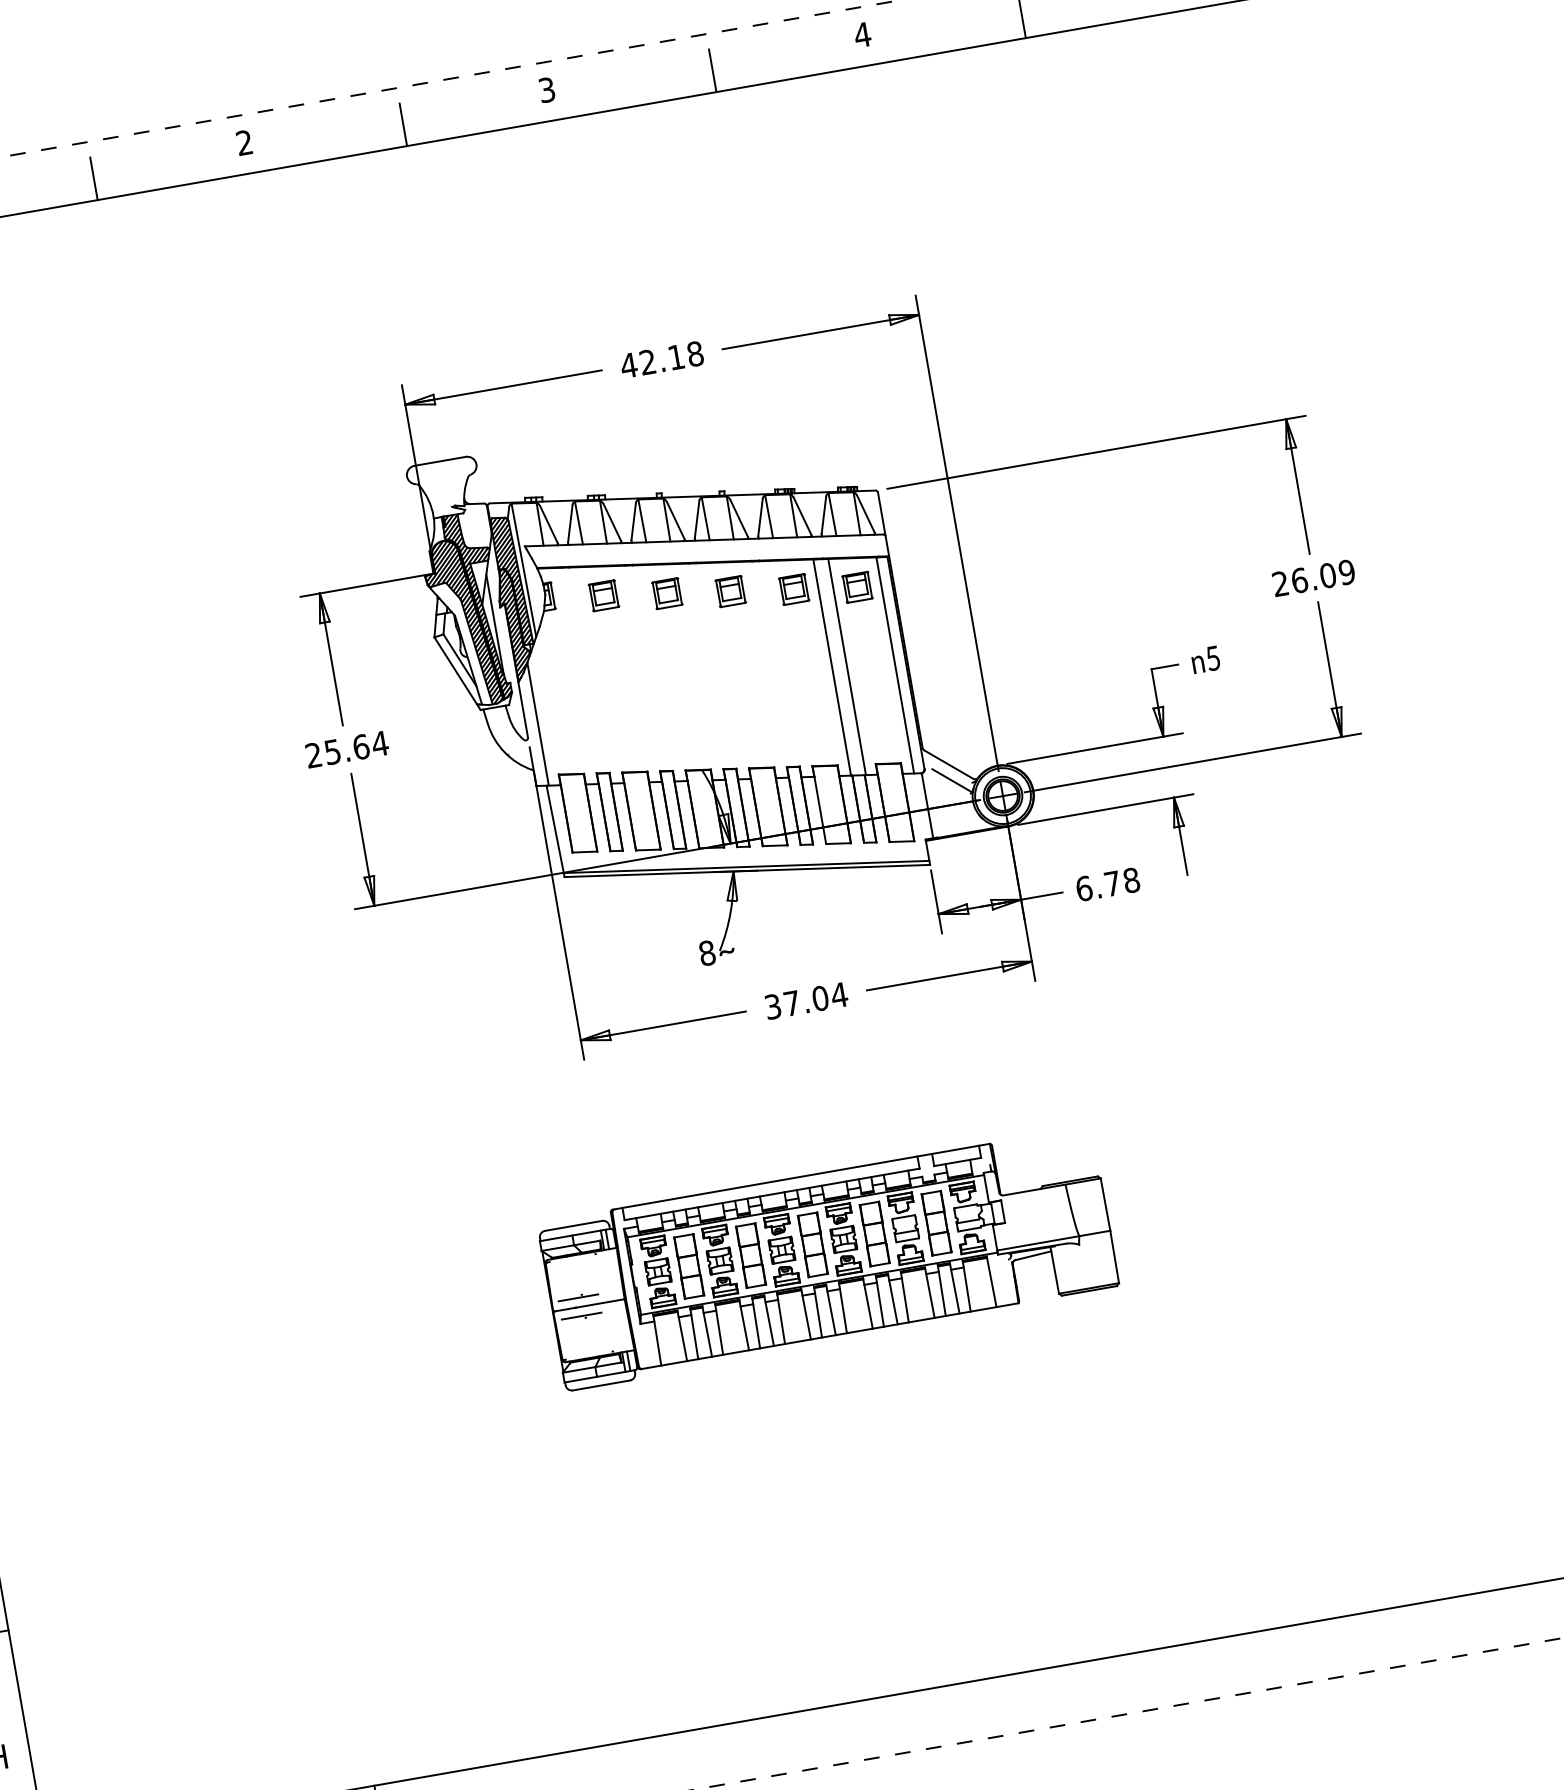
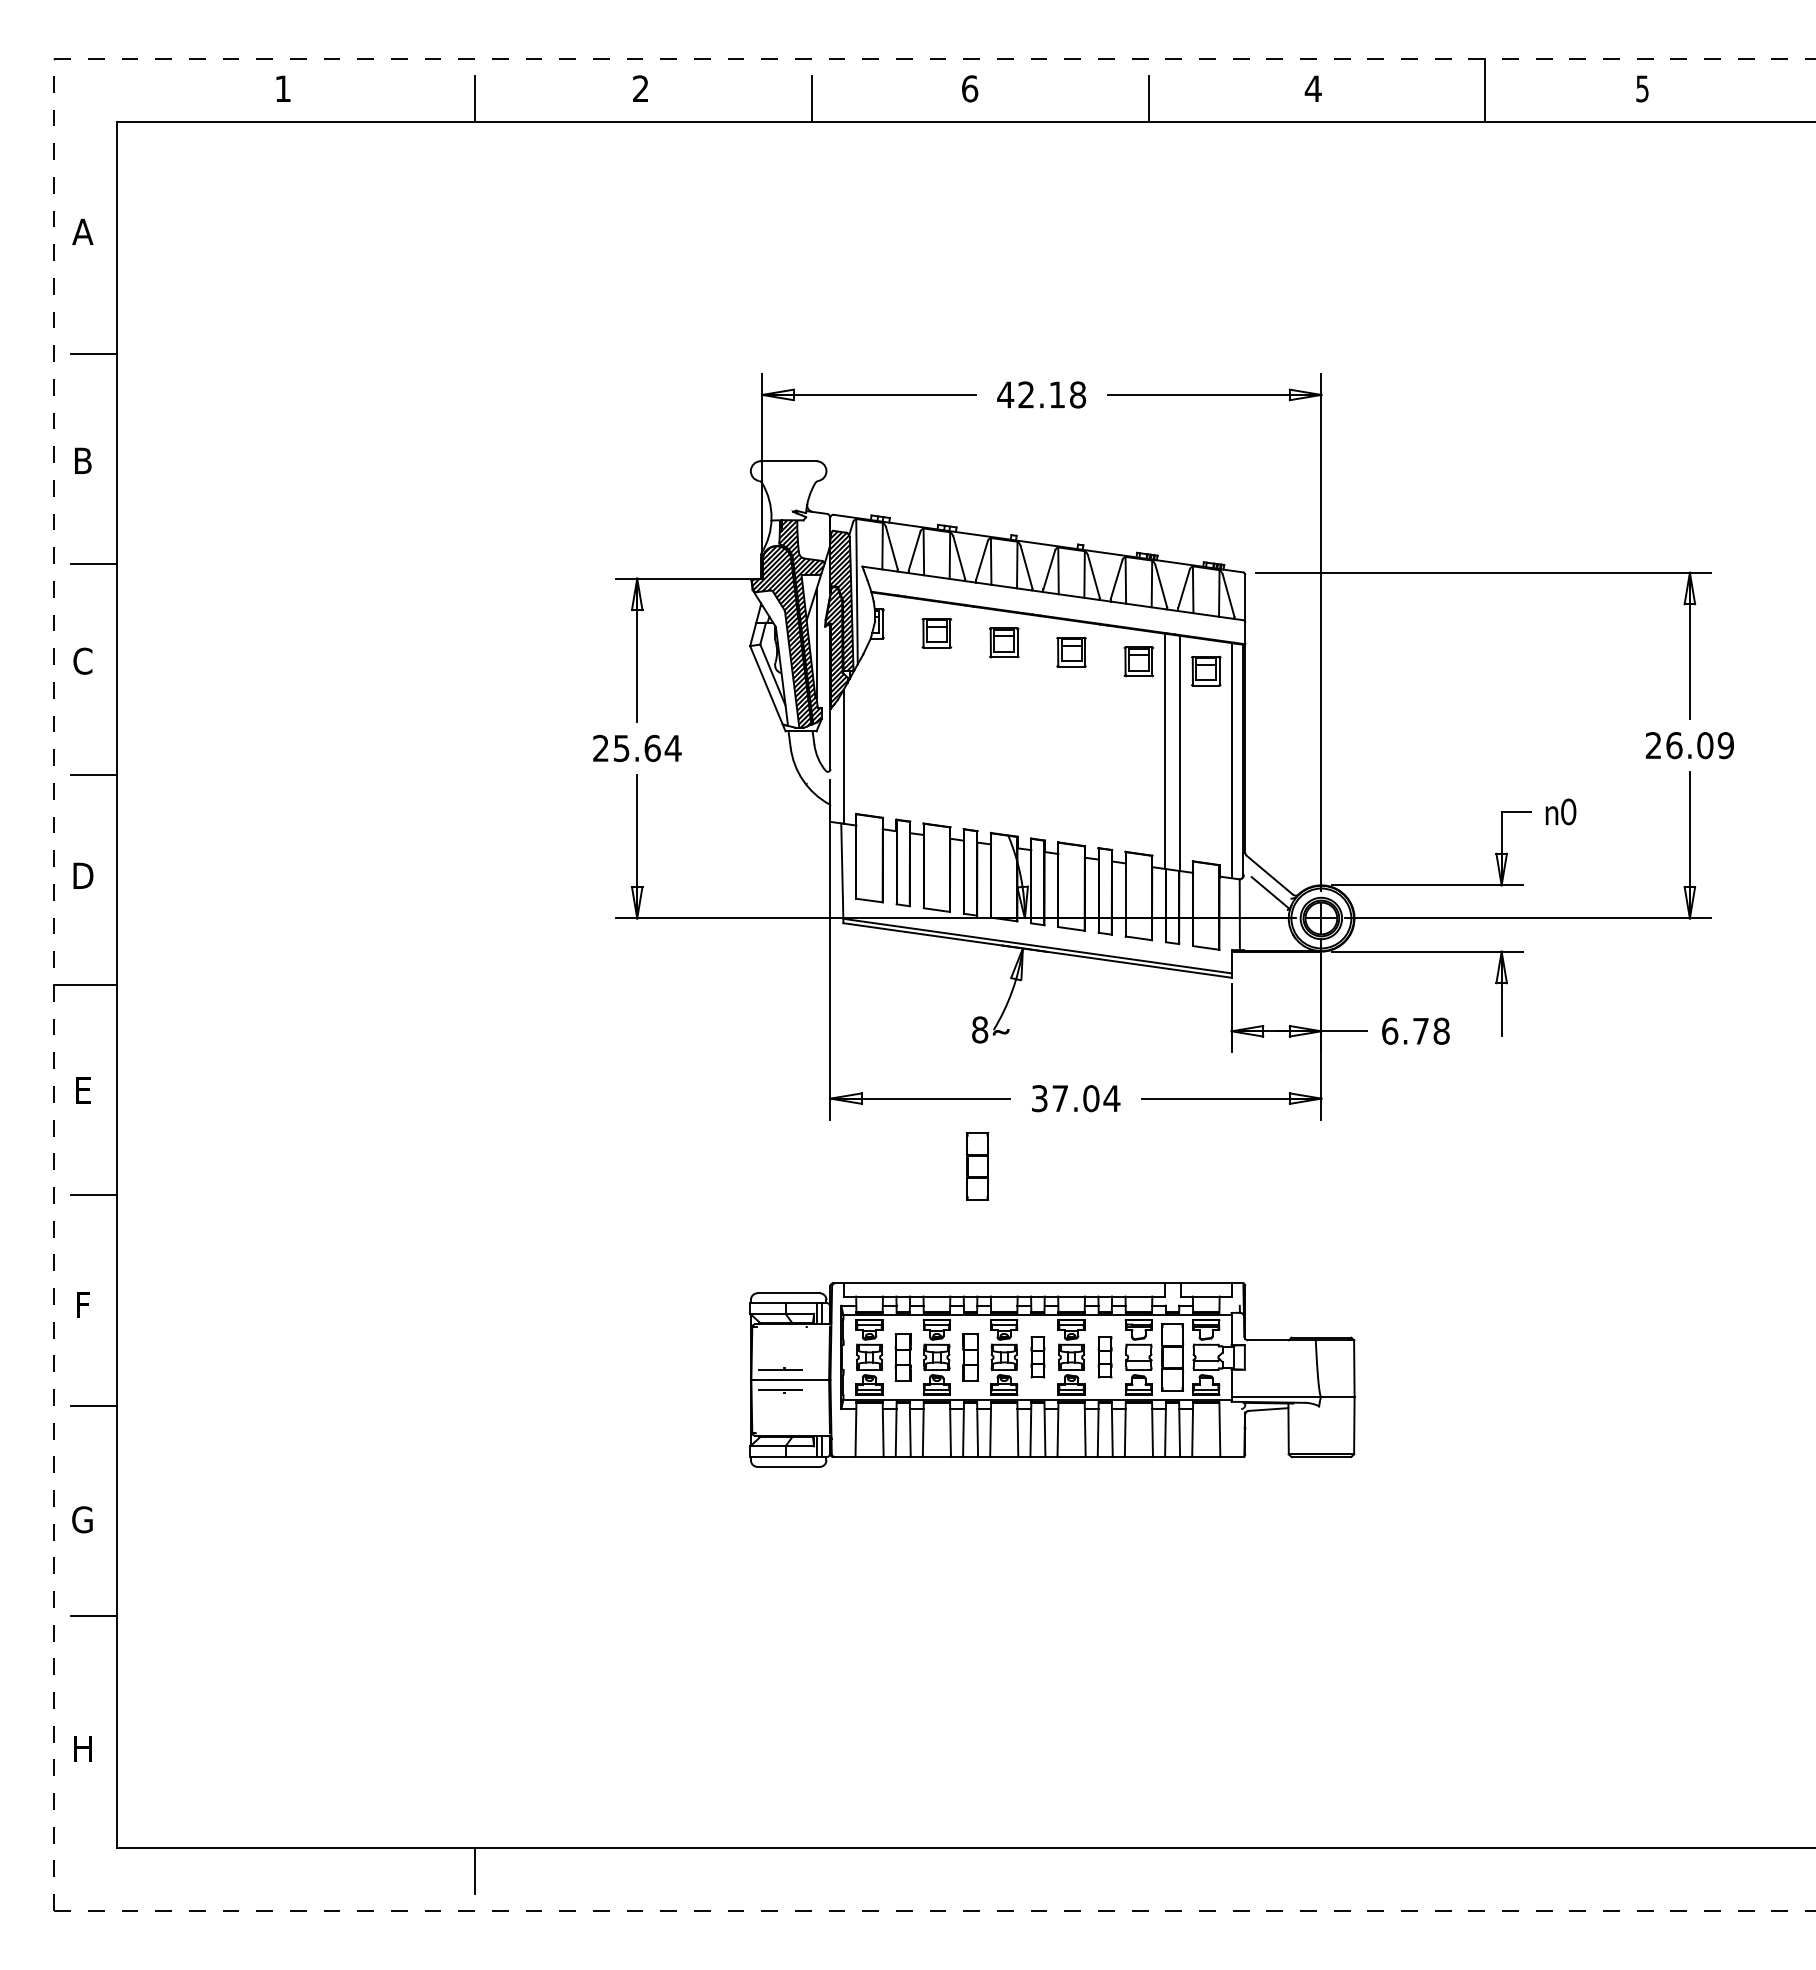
text: (547, 89) -> (970, 88), 3 -> 6
text: (1212, 658) -> (1568, 811), 5 -> 0
part: (726, 1079) -> (977, 1166), added
part: (874, 1234) -> (1104, 1357), size x0.6
part: (812, 1245) -> (1037, 1357), size x0.6
part: (751, 1255) -> (970, 1357), size x0.7
part: (688, 1266) -> (902, 1357), size x0.7

